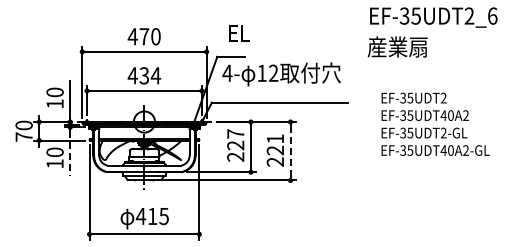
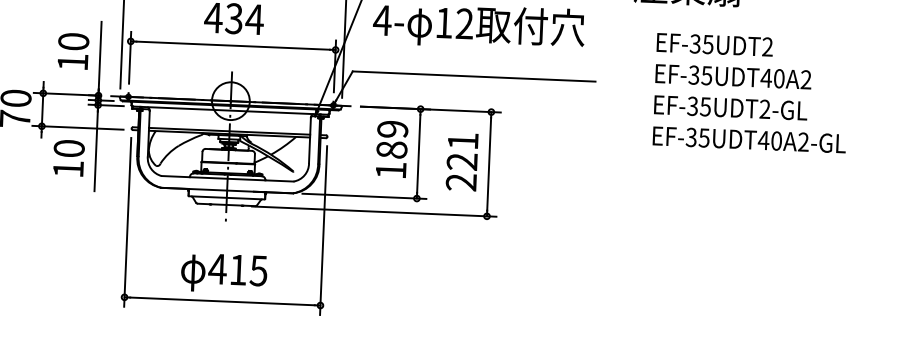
text: (435, 123) -> (751, 91), moved
text: (235, 145) -> (391, 149), 227 -> 189
line: (290, 150) -> (489, 162), dashed -> solid
line: (70, 153) -> (96, 151), dashed -> solid

